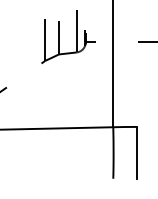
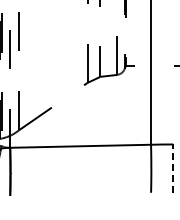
line: (137, 152) -> (173, 168), solid -> dashed

